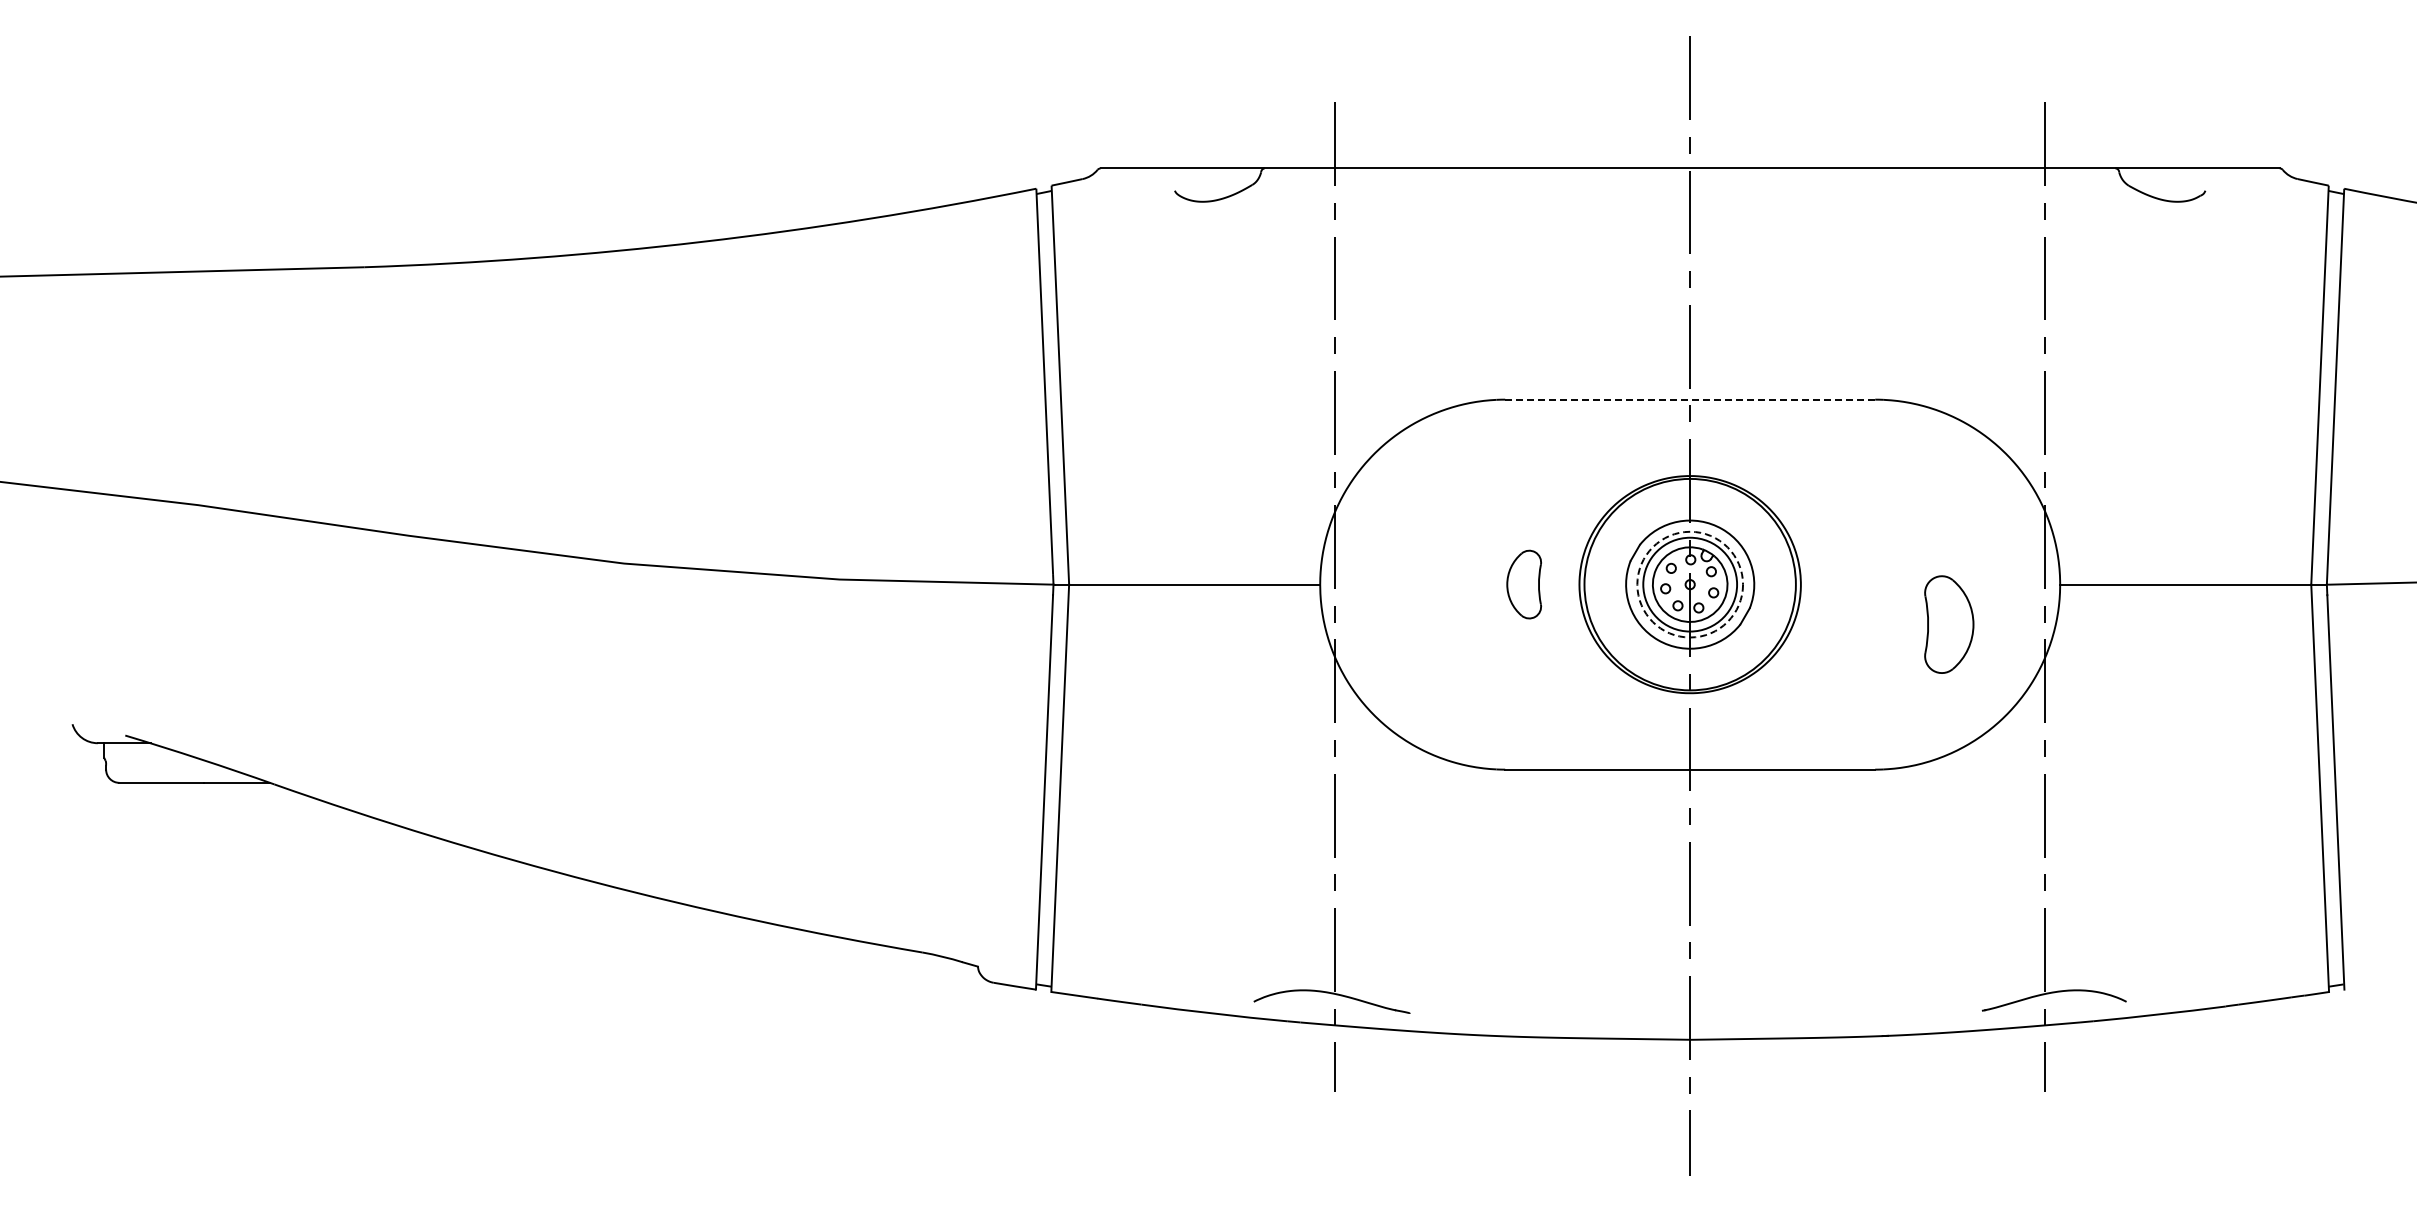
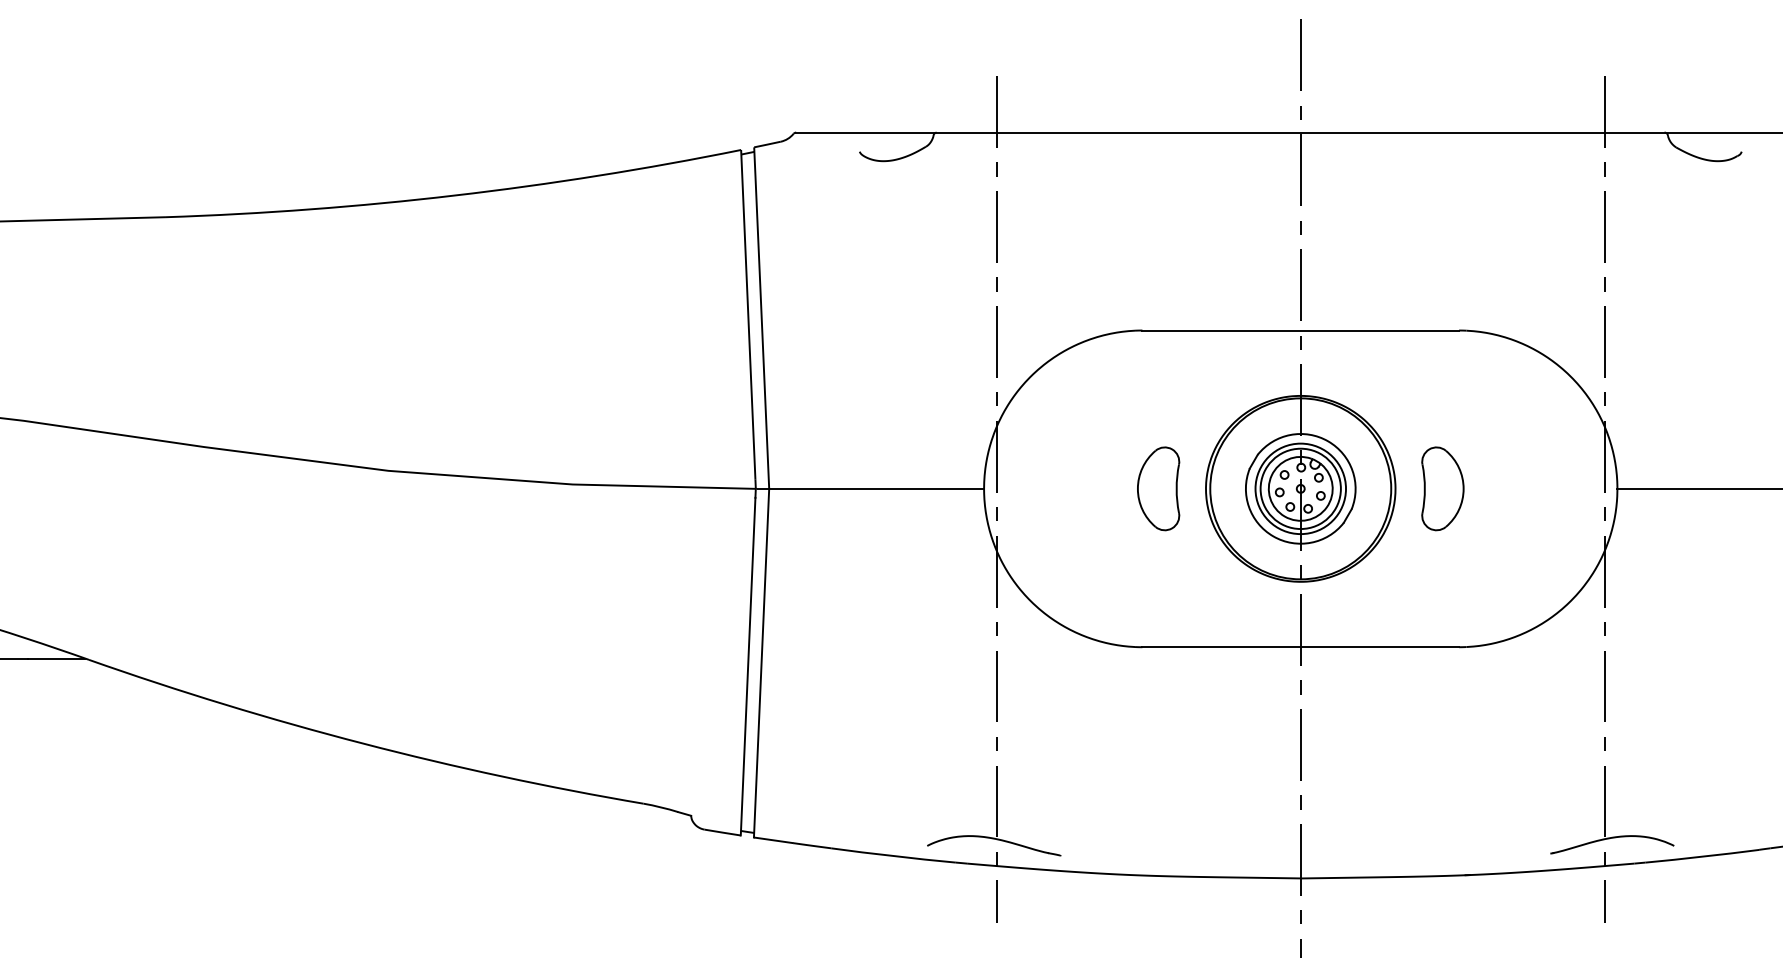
line: (1690, 399) -> (1301, 330), dashed -> solid
part: (1524, 584) -> (1158, 488), size x1.43
circle: (1690, 584) -> (1301, 488), dashed -> solid
part: (1949, 624) -> (1443, 488), moved

